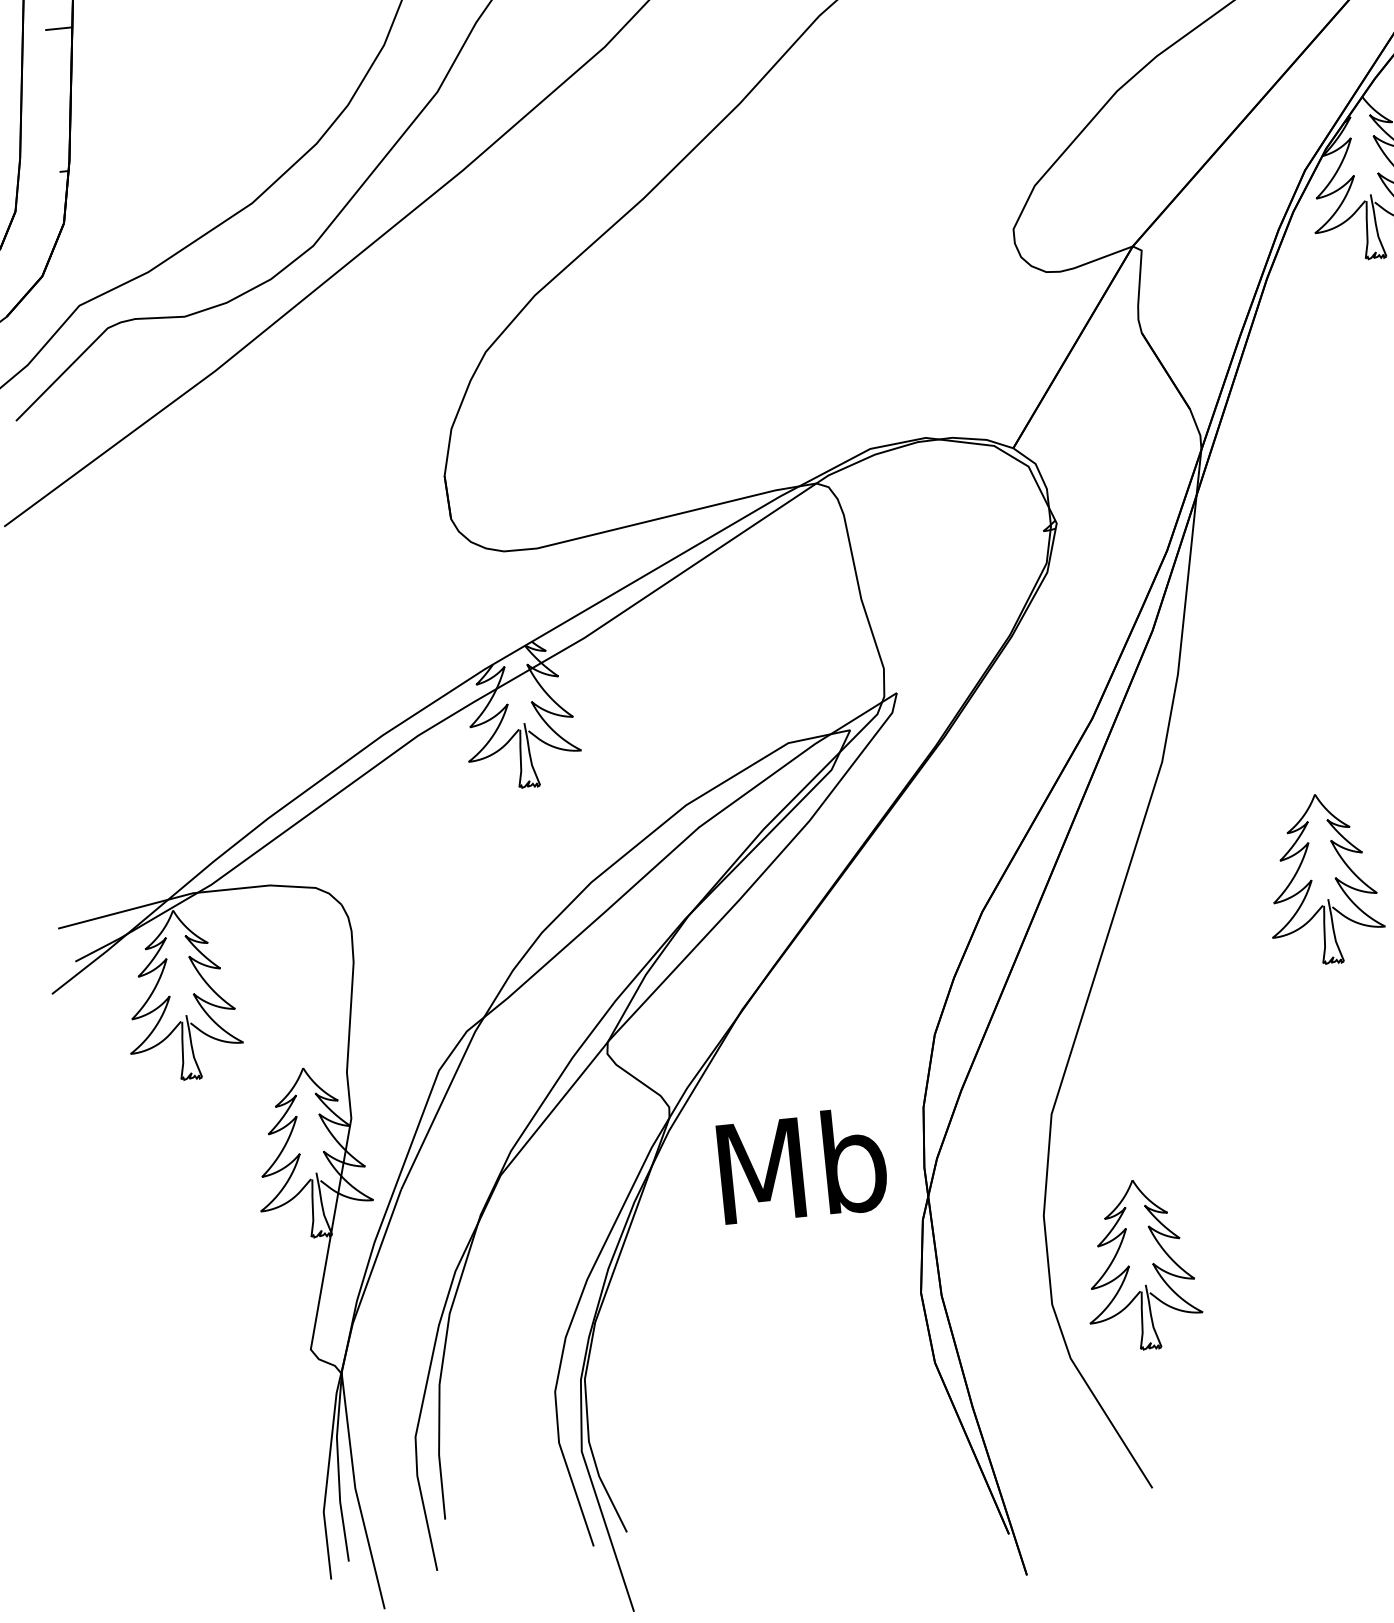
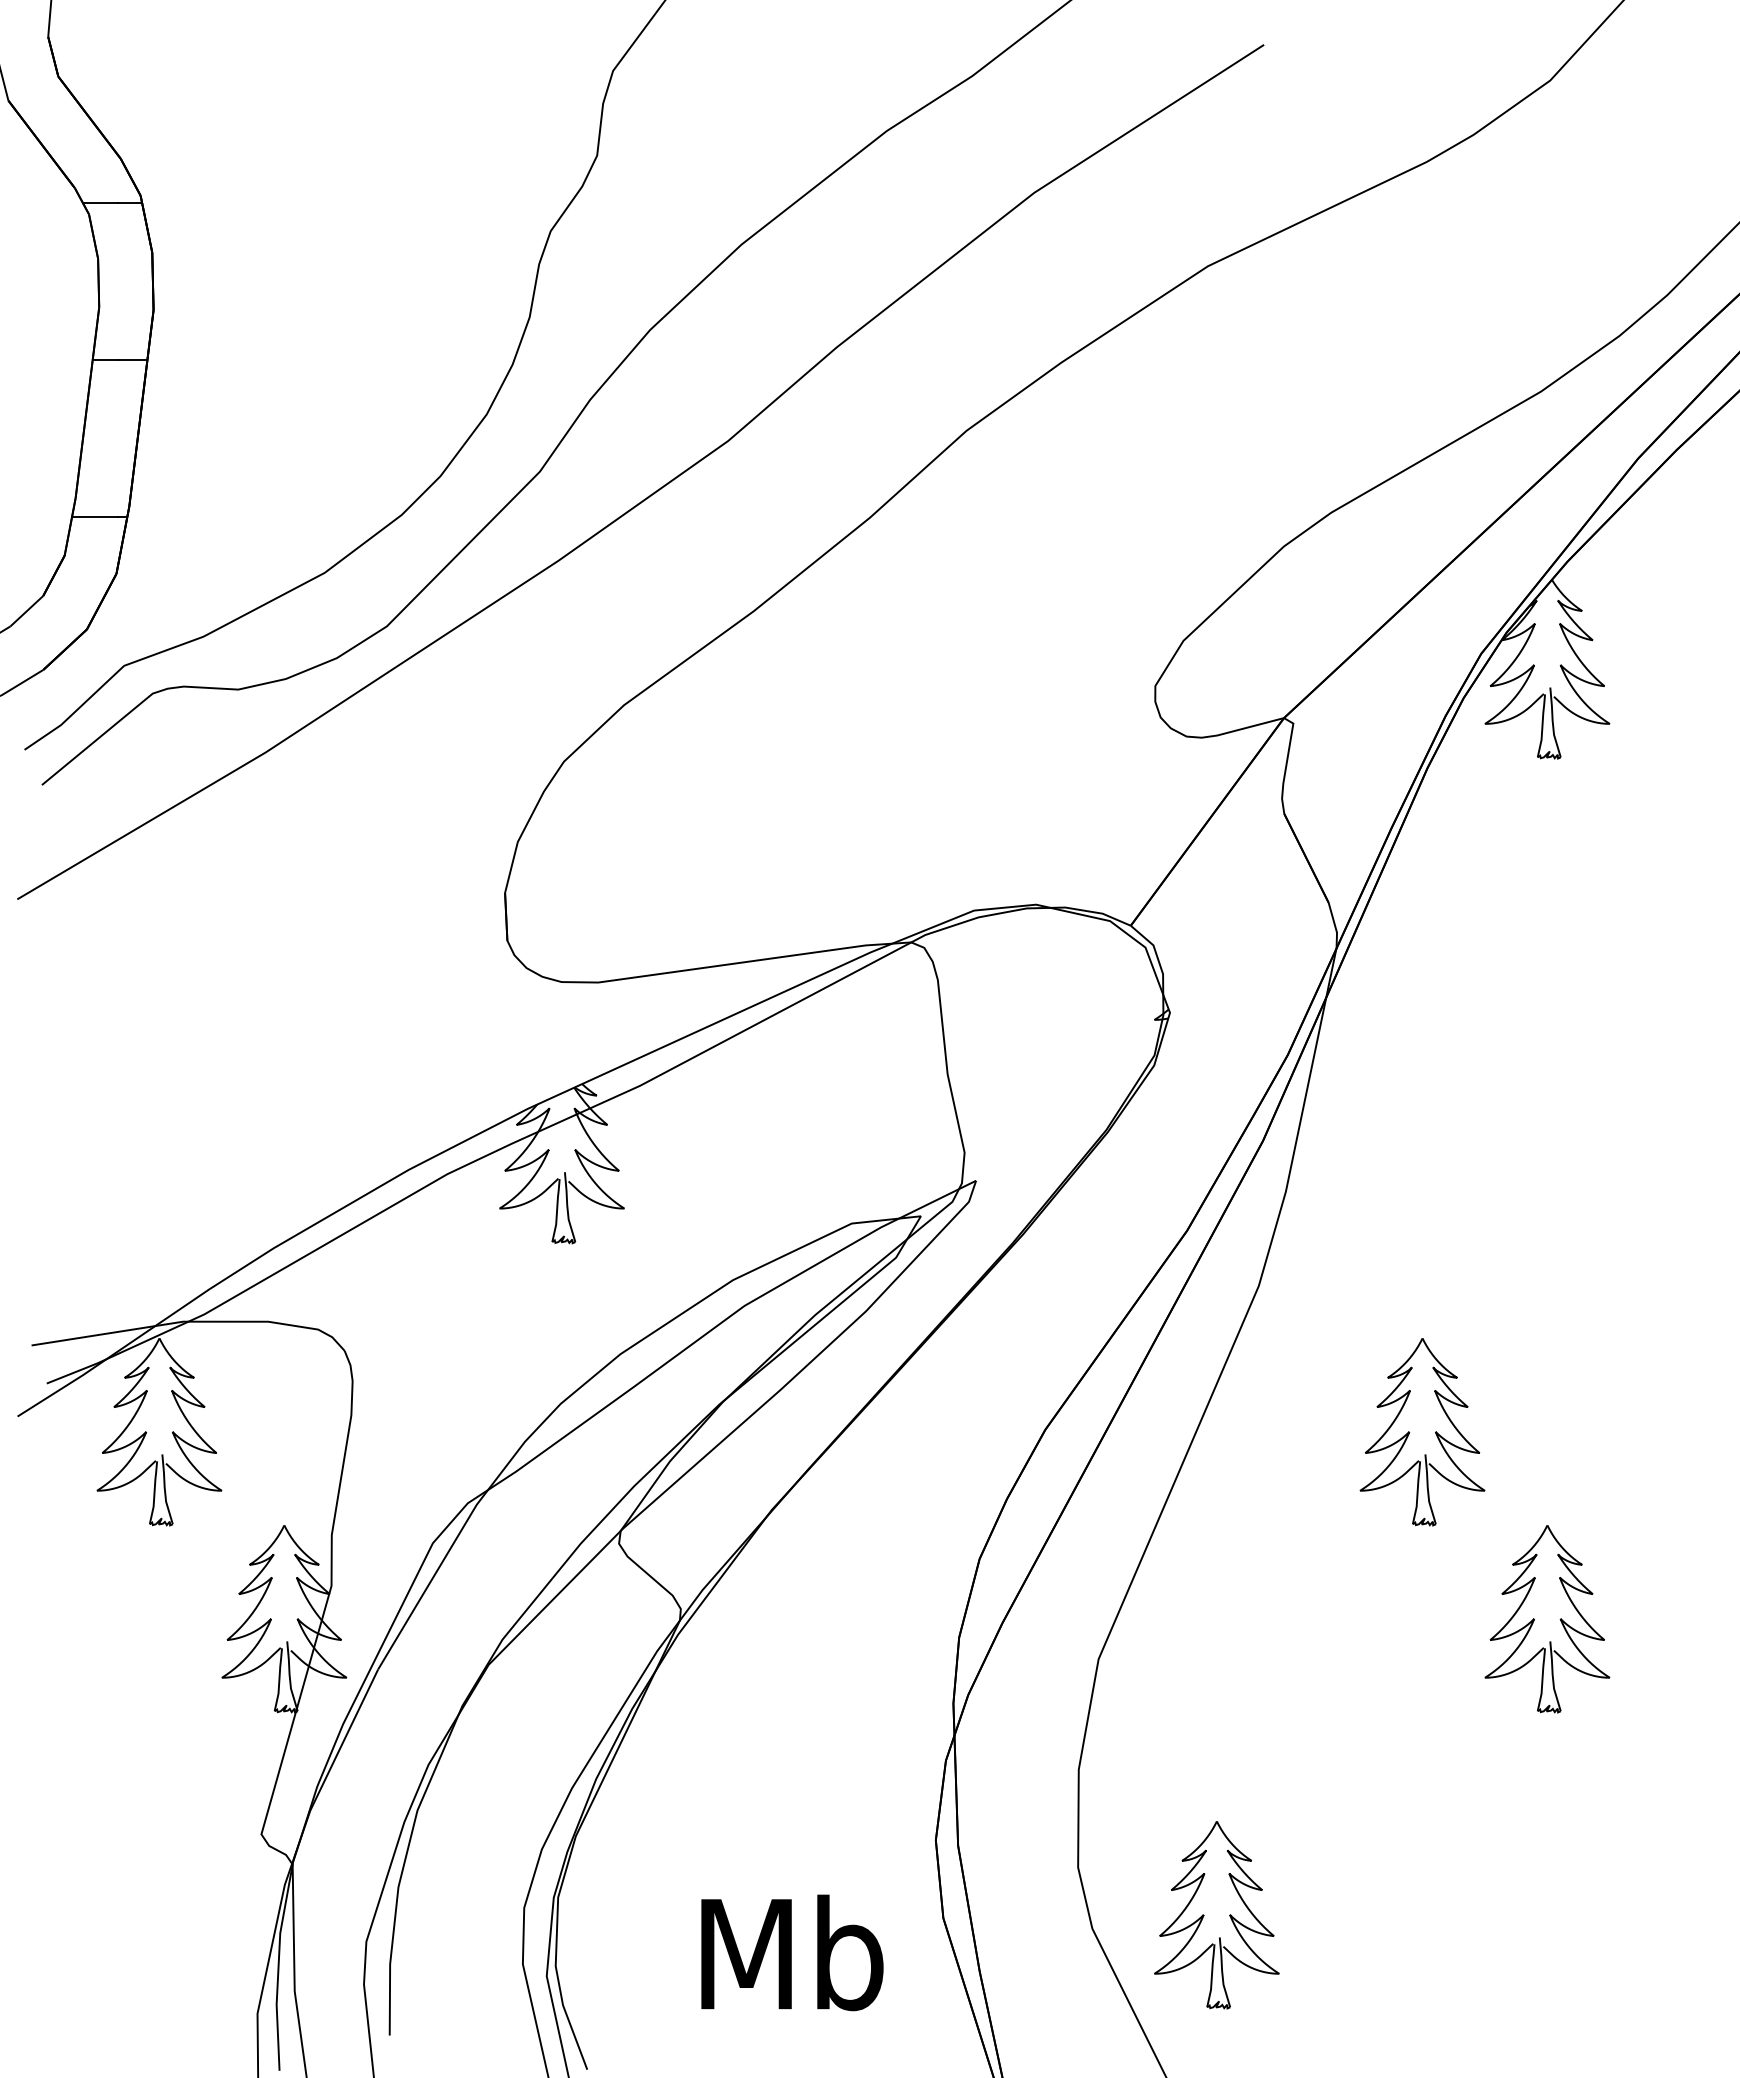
line: (34, 31) -> (105, 360), added
line: (39, 174) -> (95, 517), added
text: (802, 1165) -> (792, 1952), moved
part: (1129, 1266) -> (1204, 1915), moved

